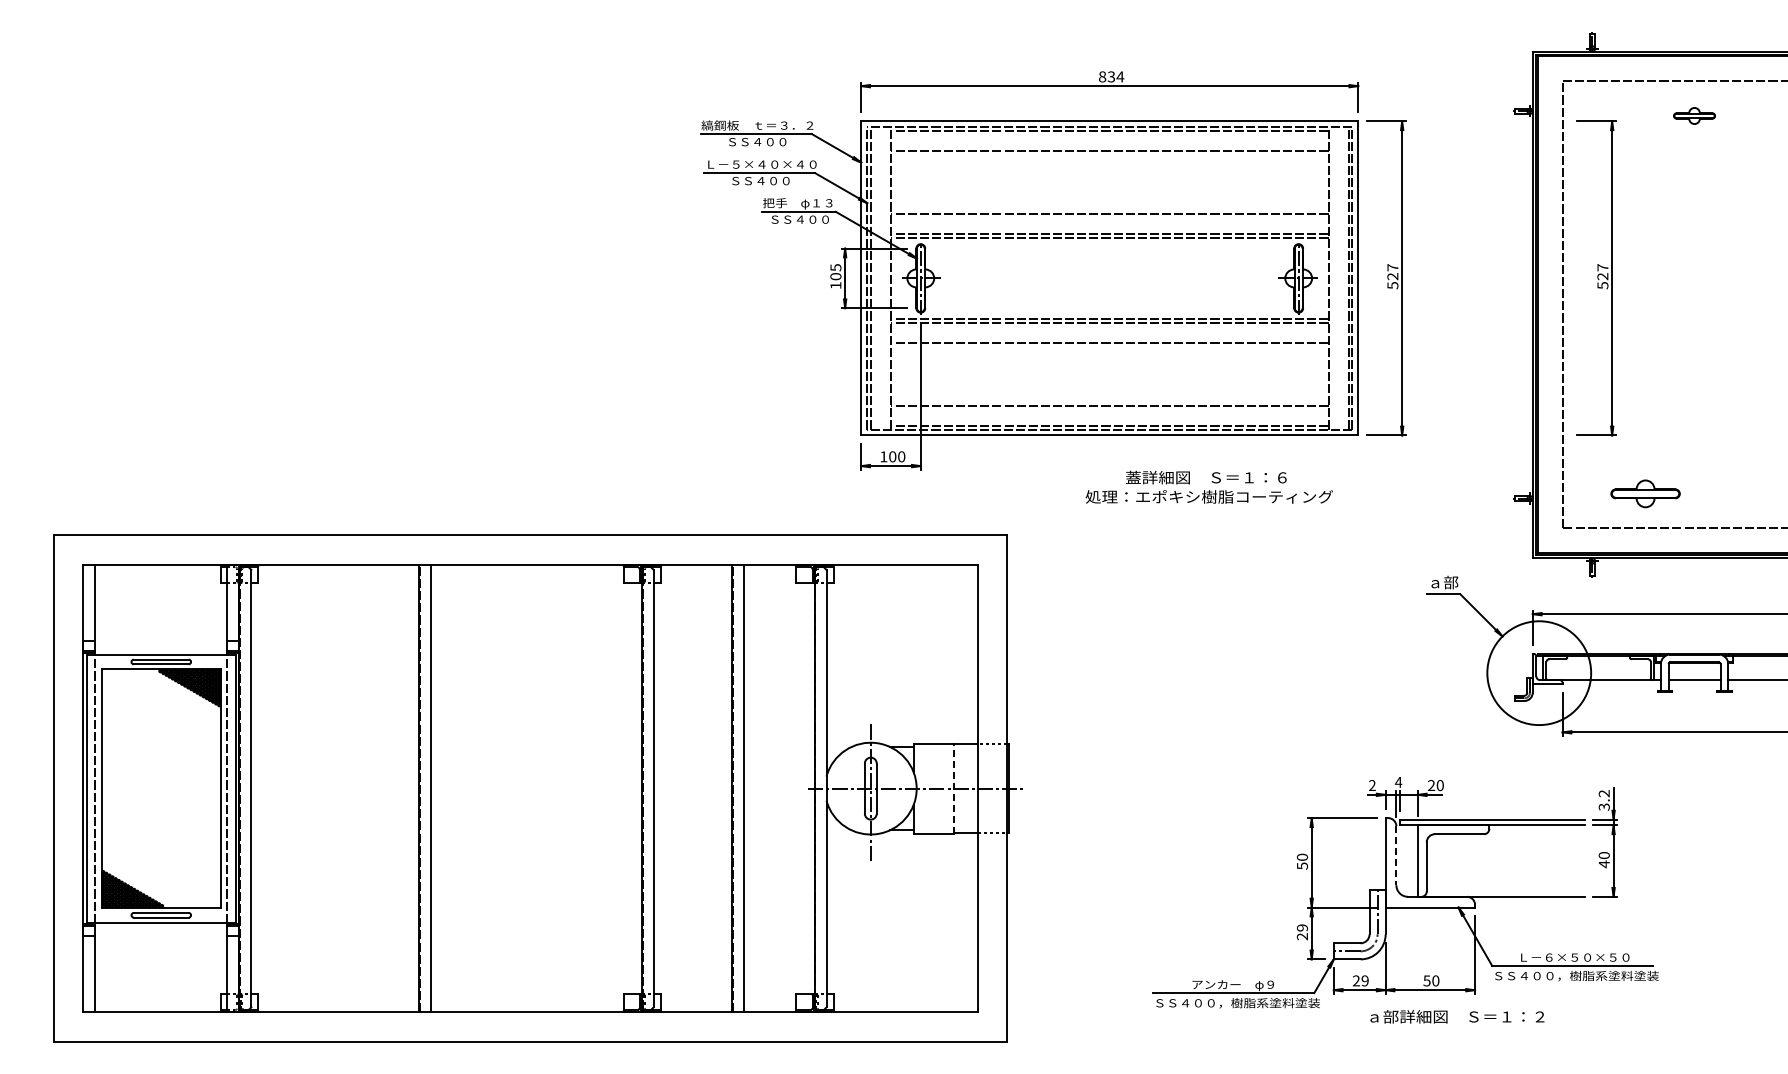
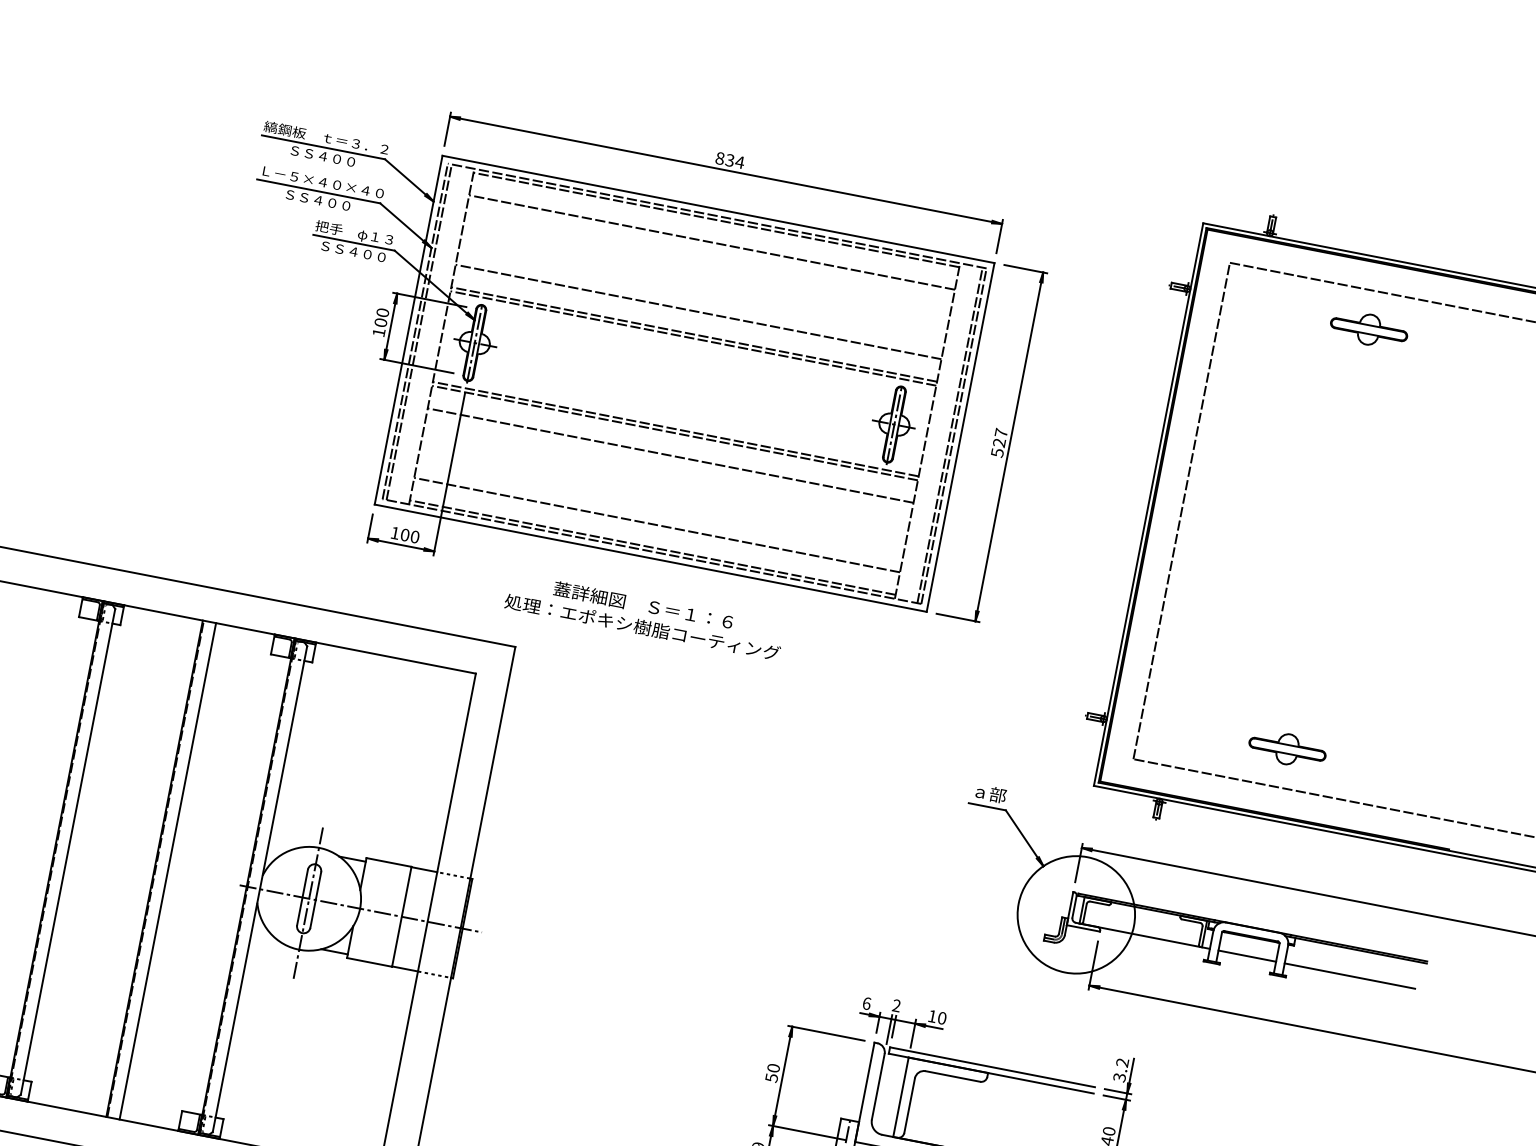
part: (1694, 115) -> (1369, 329), size x1.67
text: (835, 267) -> (382, 312), 105 -> 100
part: (1596, 278) -> (1225, 488), removed
text: (1208, 486) -> (643, 615), moved
part: (1645, 493) -> (1287, 748), moved
text: (1398, 781) -> (896, 1004), 4 -> 2
text: (1372, 785) -> (866, 1003), 2 -> 6
text: (1431, 785) -> (932, 1016), 20 -> 10
line: (954, 788) -> (402, 916), dashed -> solid
line: (1396, 855) -> (878, 1086), dashed -> solid

